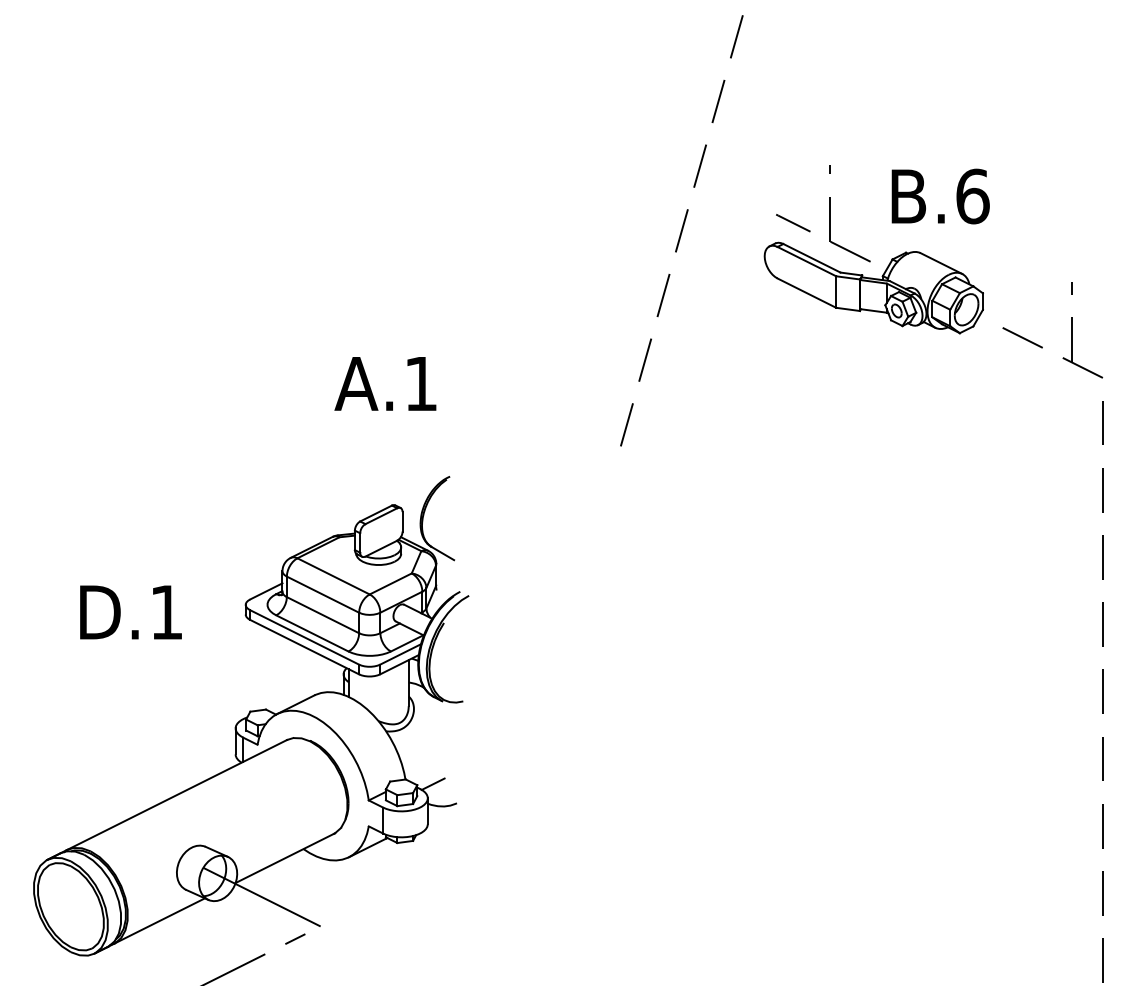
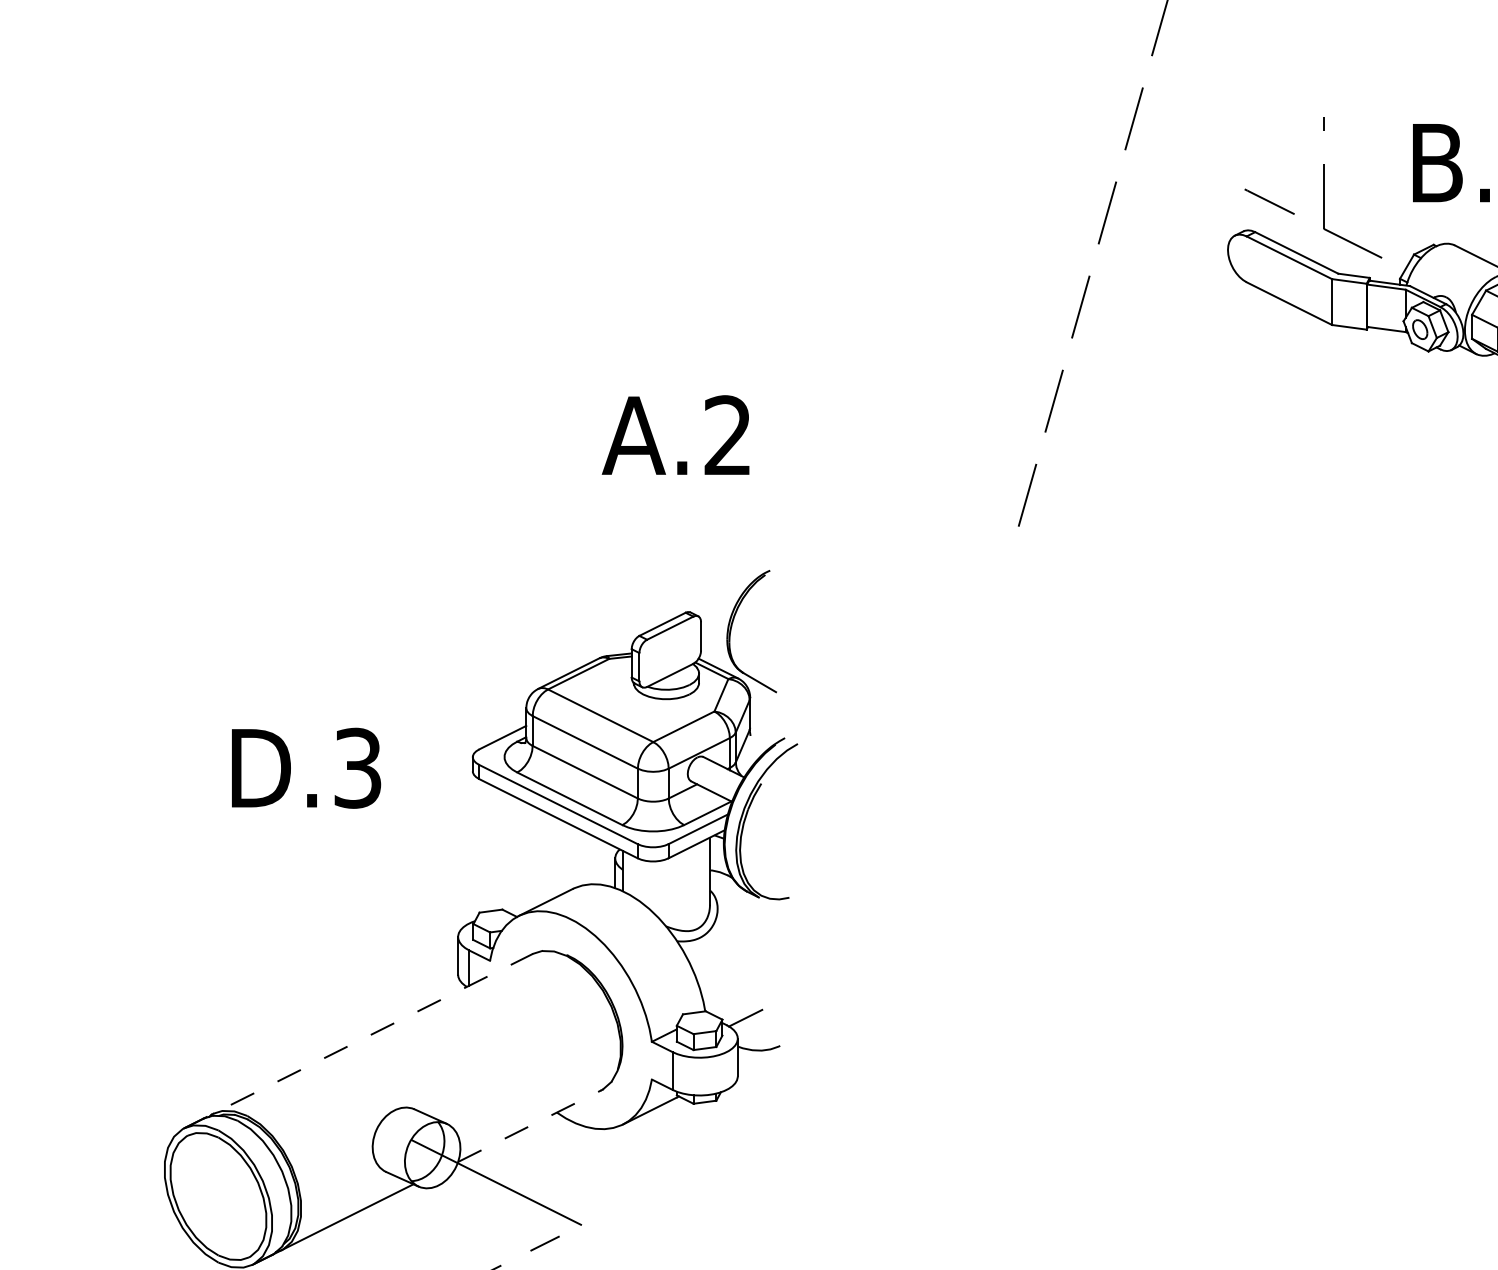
text: (420, 383) -> (727, 435), A.1 -> A.2
text: (166, 612) -> (357, 768), D.1 -> D.3
line: (167, 799) -> (359, 1040), solid -> dashed
line: (284, 858) -> (529, 1126), solid -> dashed

